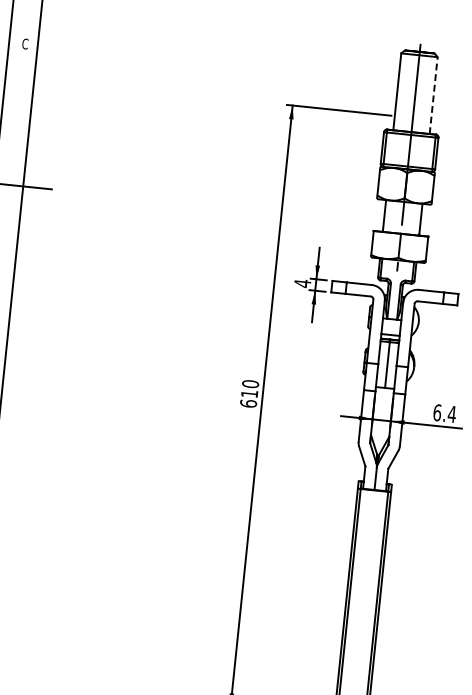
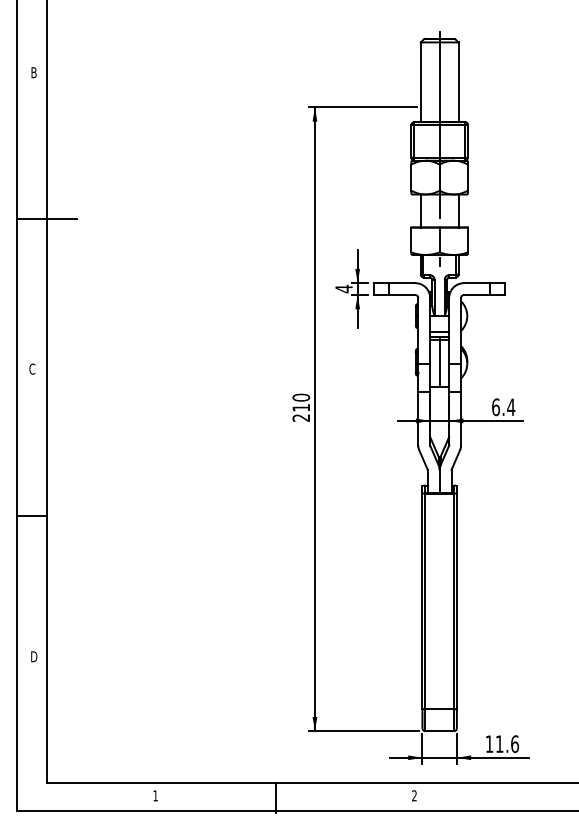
text: (24, 43) -> (33, 72), C -> B
line: (433, 95) -> (458, 82), dashed -> solid
text: (248, 403) -> (301, 417), 610 -> 210

